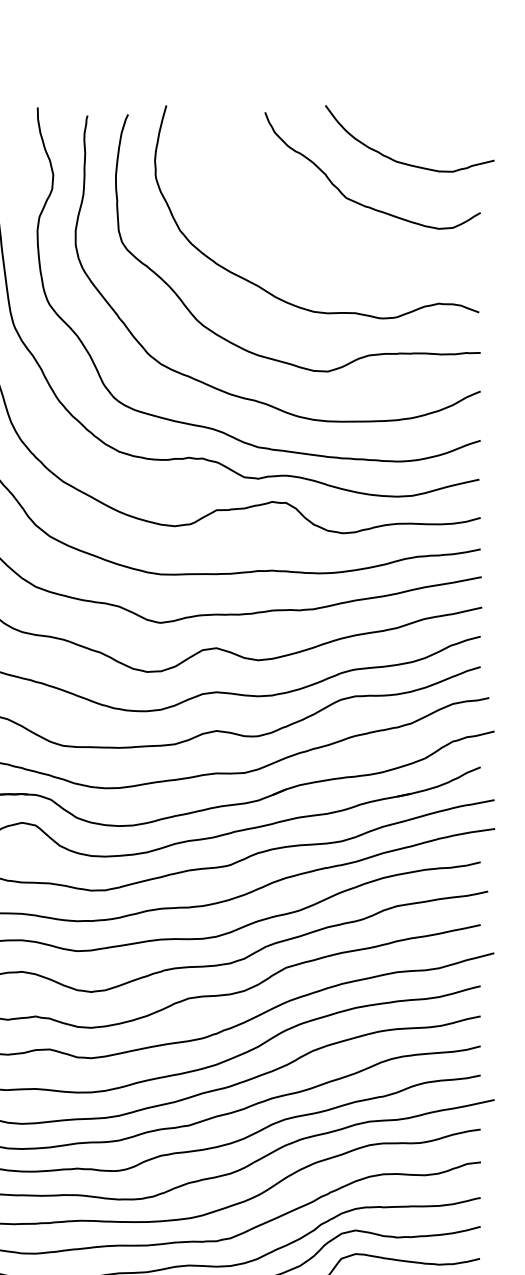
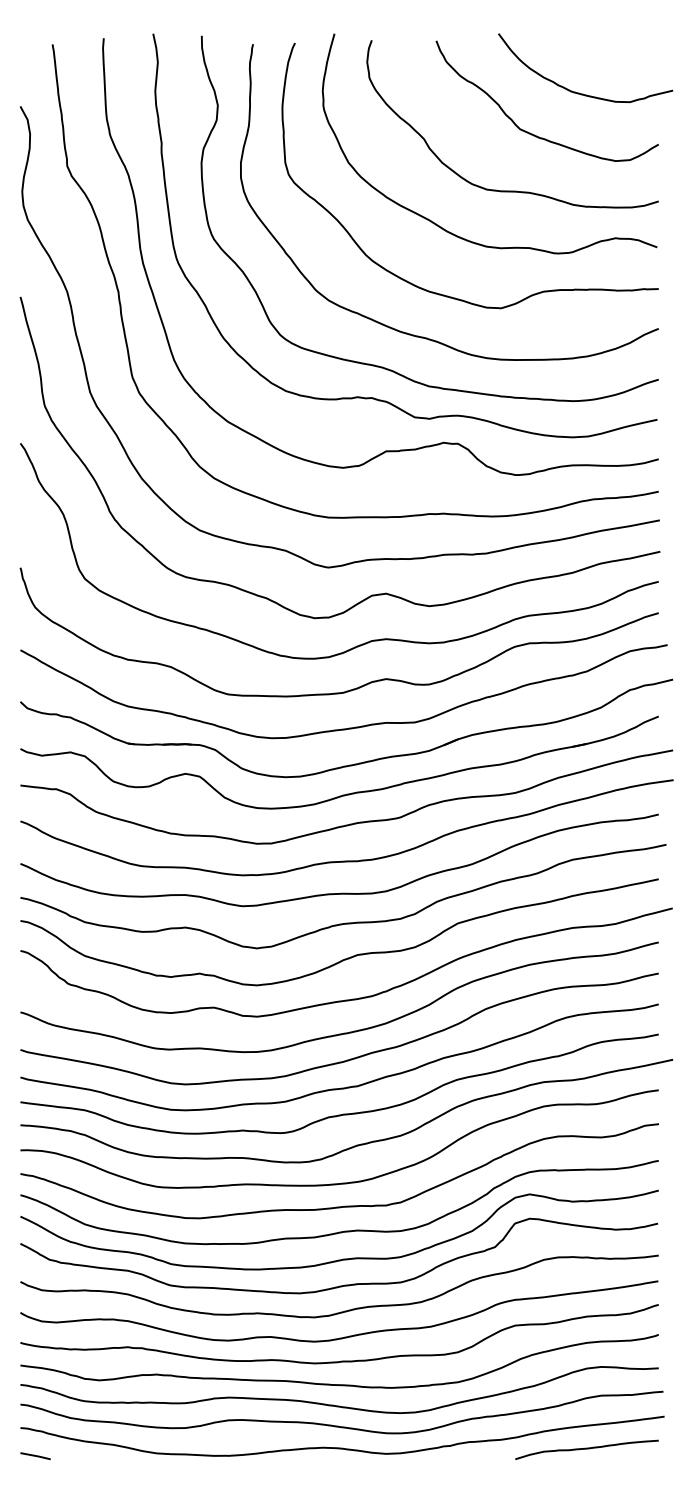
curve: (338, 257) -> (512, 190), added

